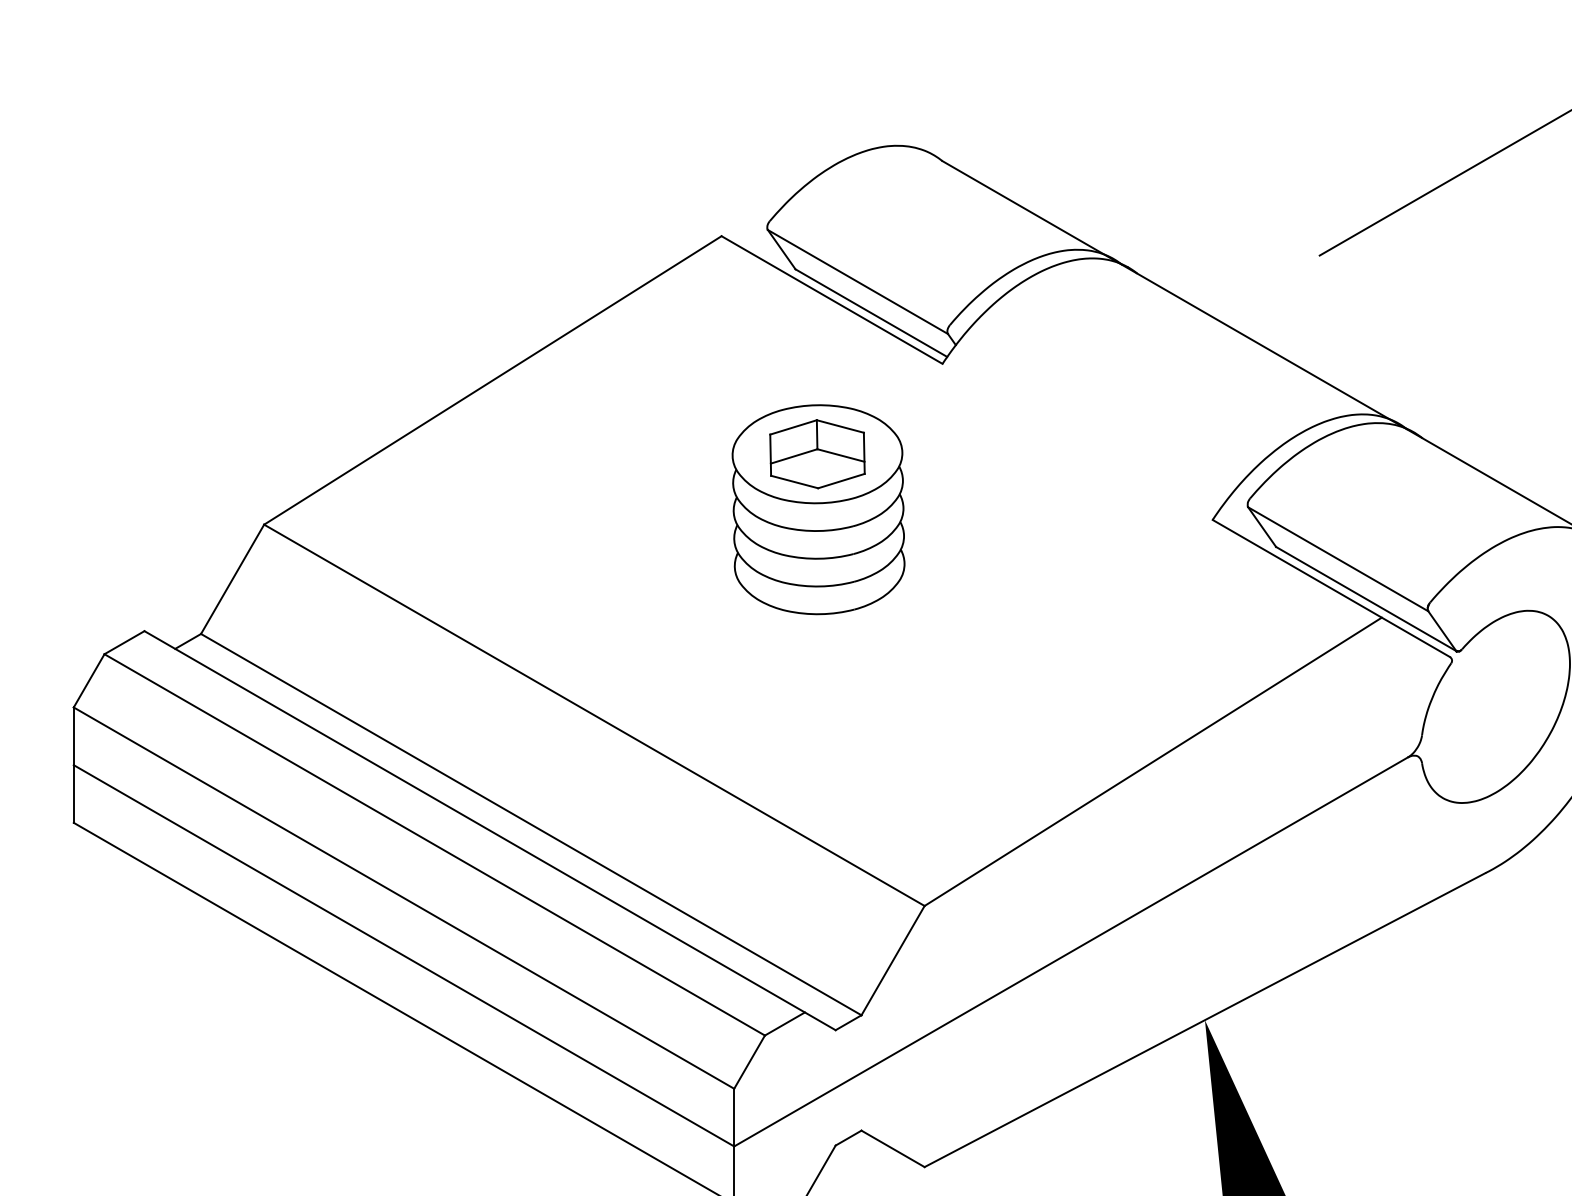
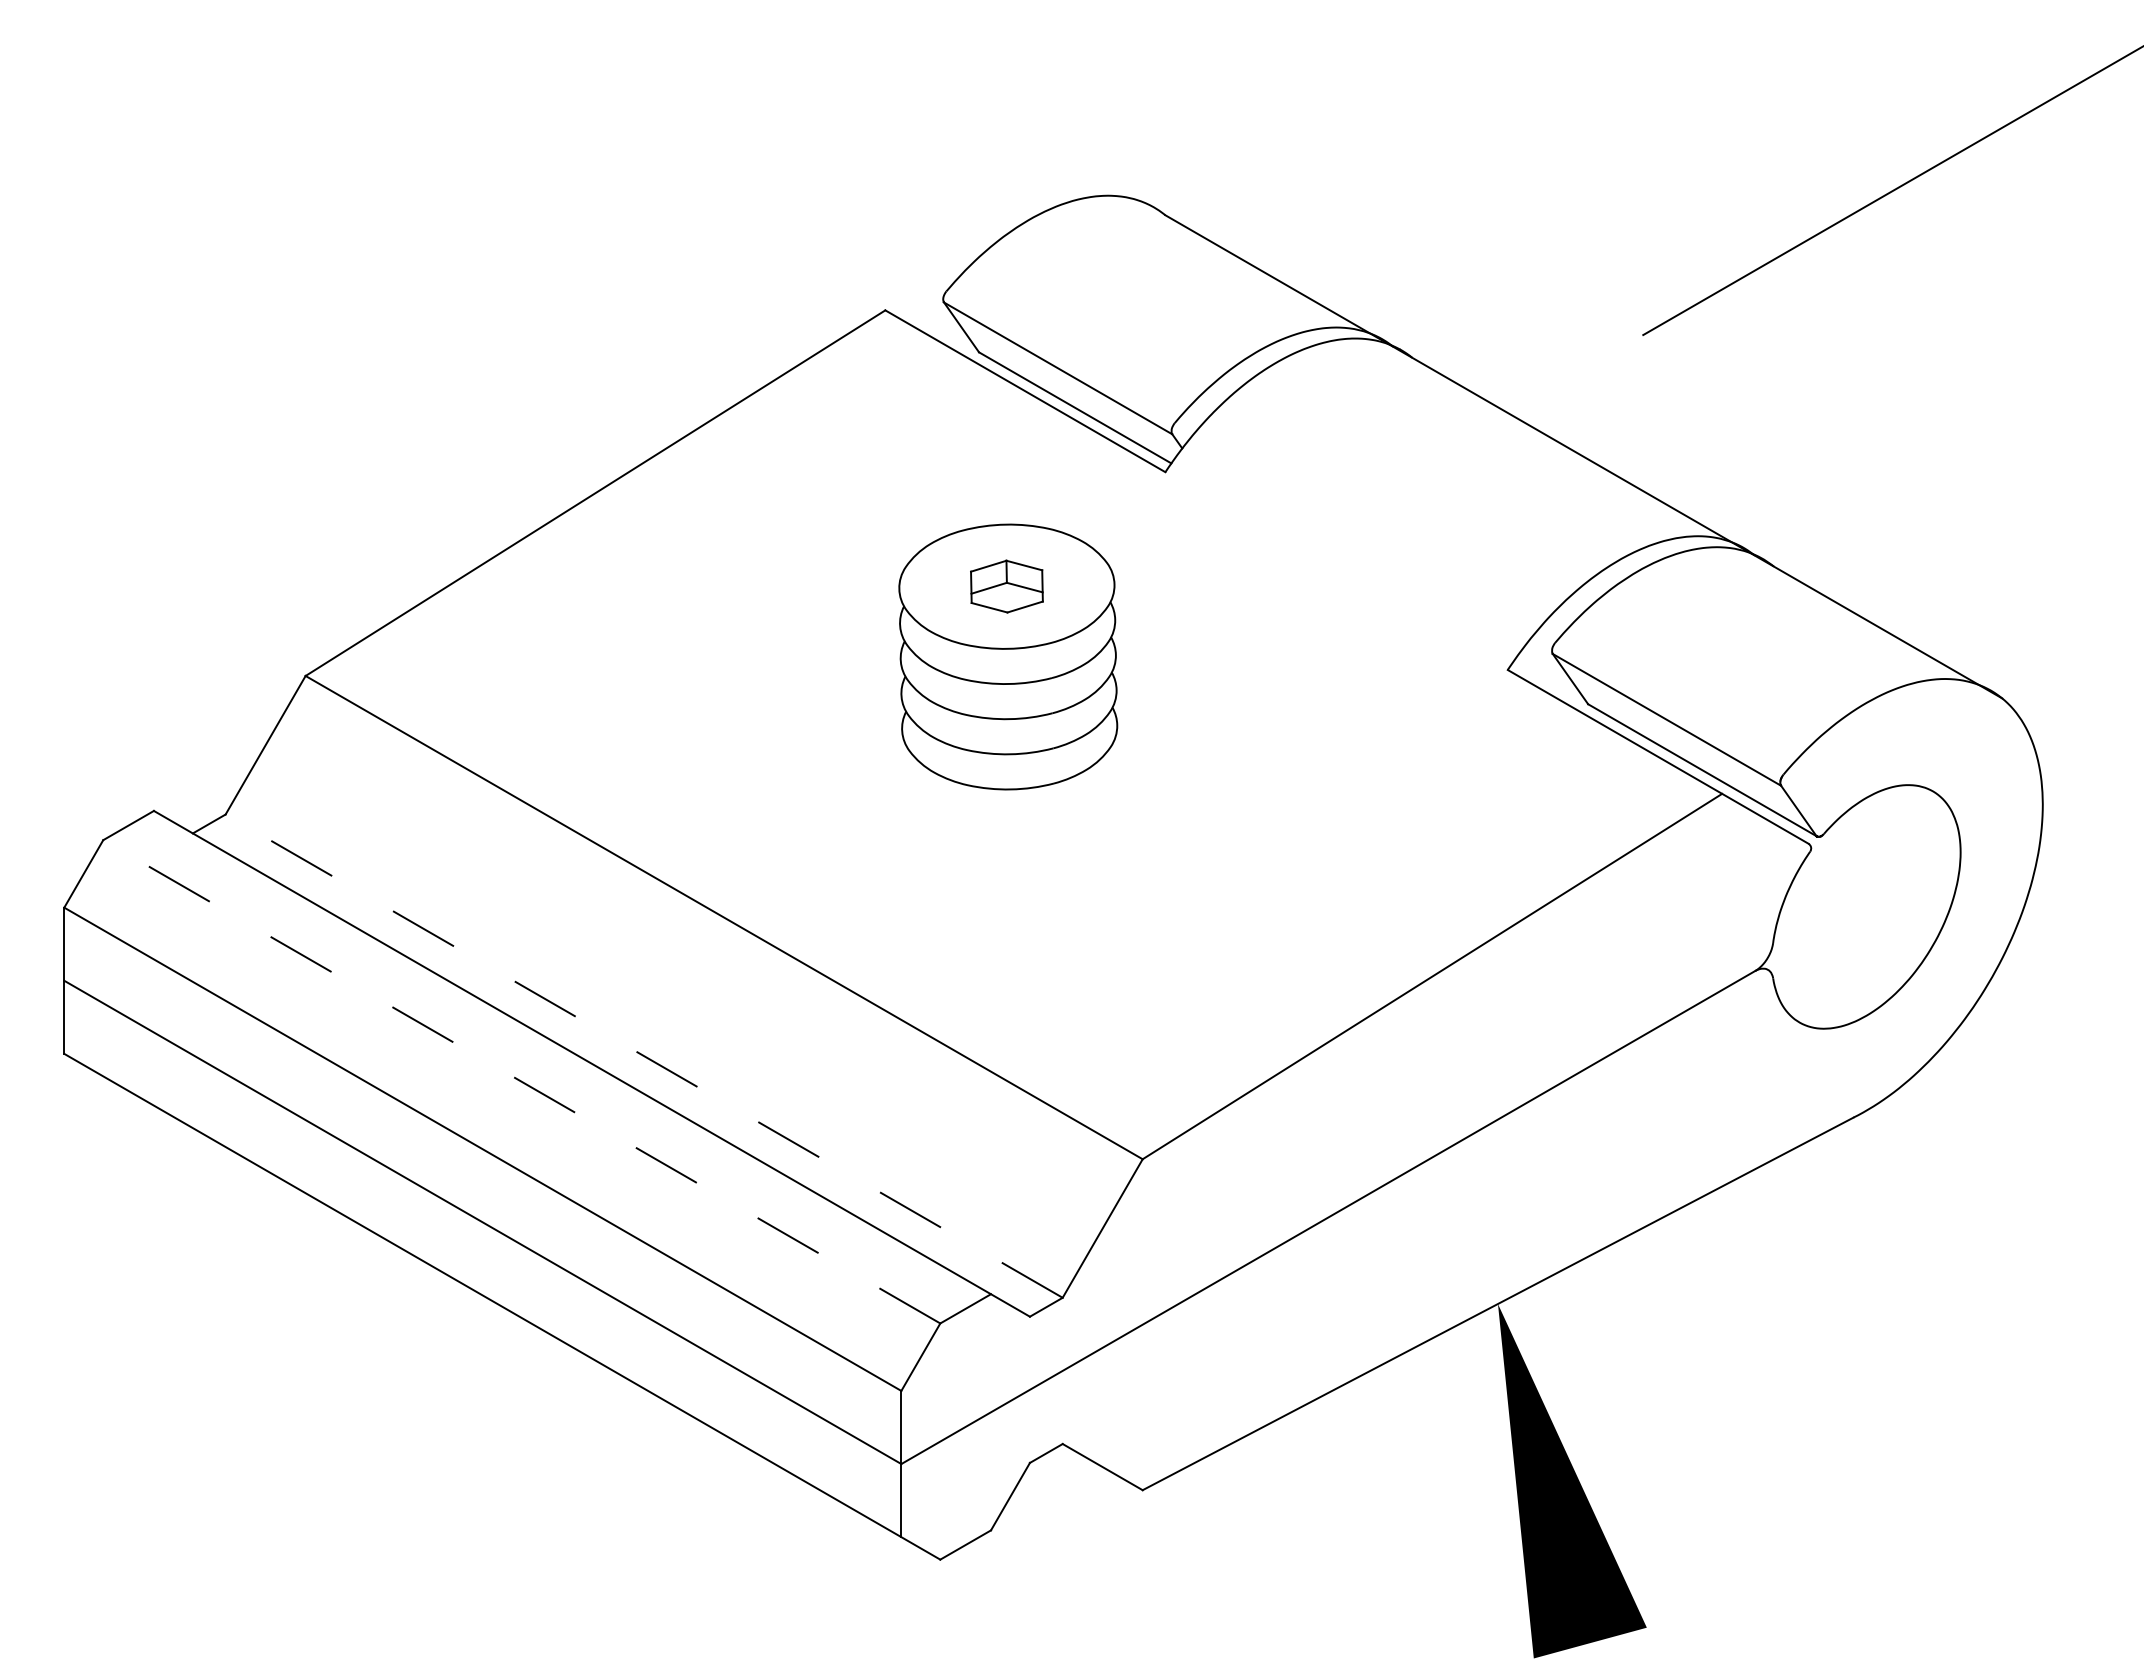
part: (817, 454) -> (1006, 586), size x0.6
line: (530, 824) -> (643, 1055), solid -> dashed
line: (434, 844) -> (521, 1081), solid -> dashed

